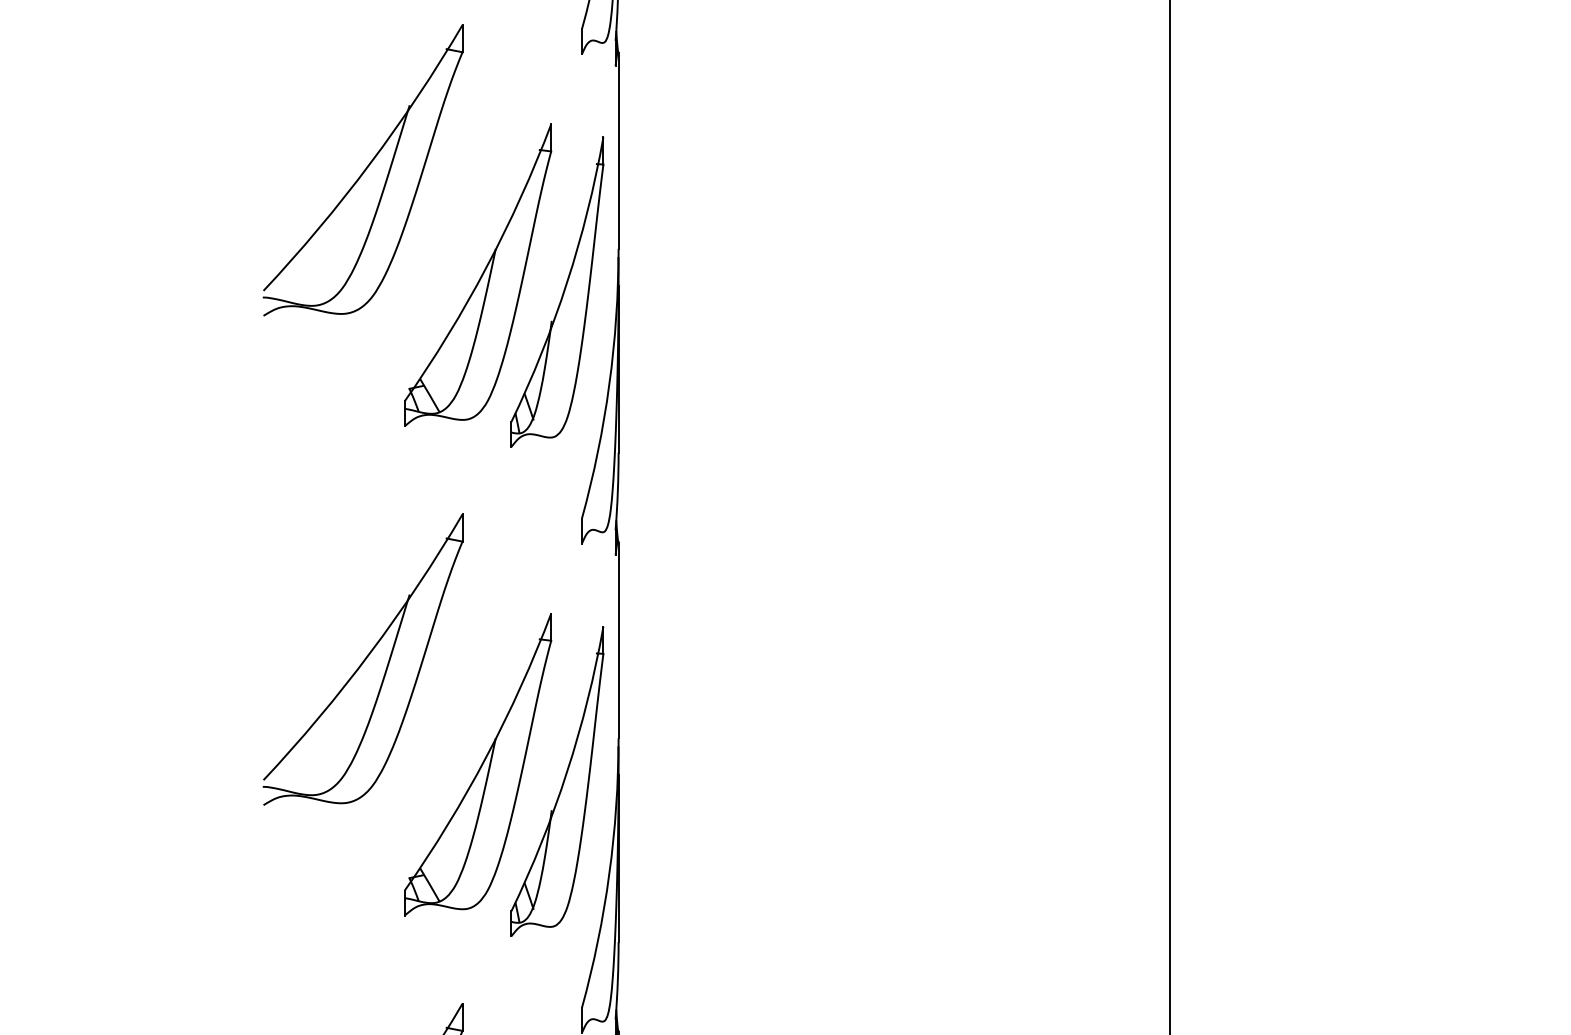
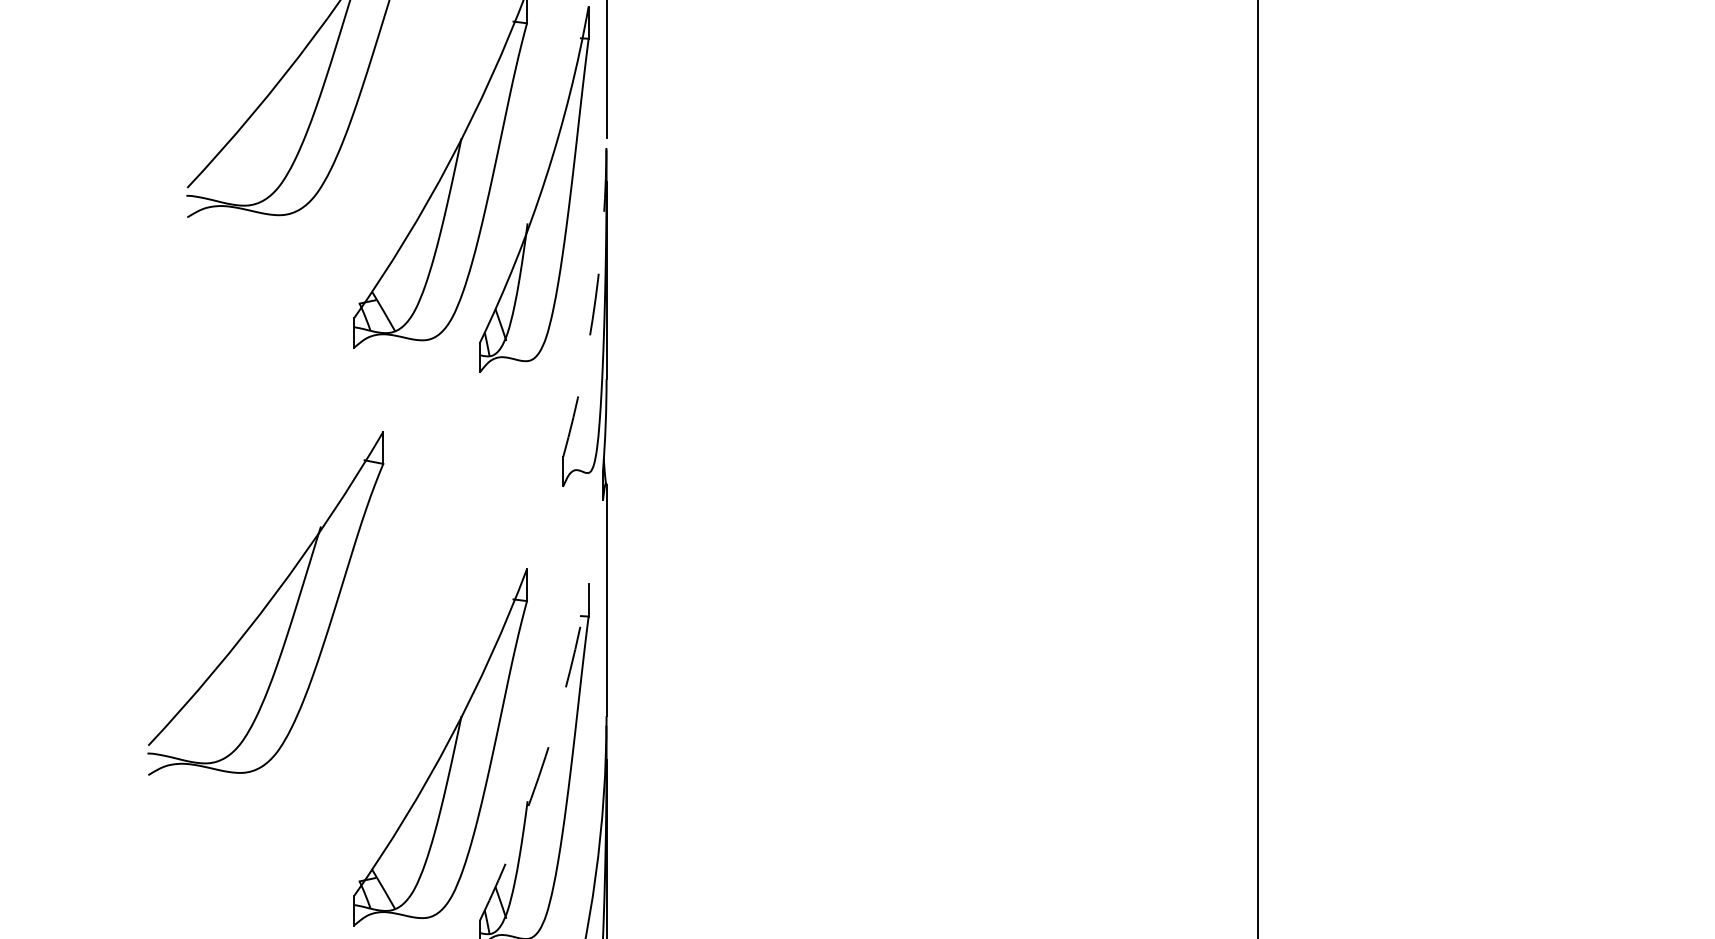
arc: (609, 384) -> (595, 298), solid -> dashed
part: (362, 659) -> (265, 603), moved
arc: (567, 772) -> (546, 756), solid -> dashed

